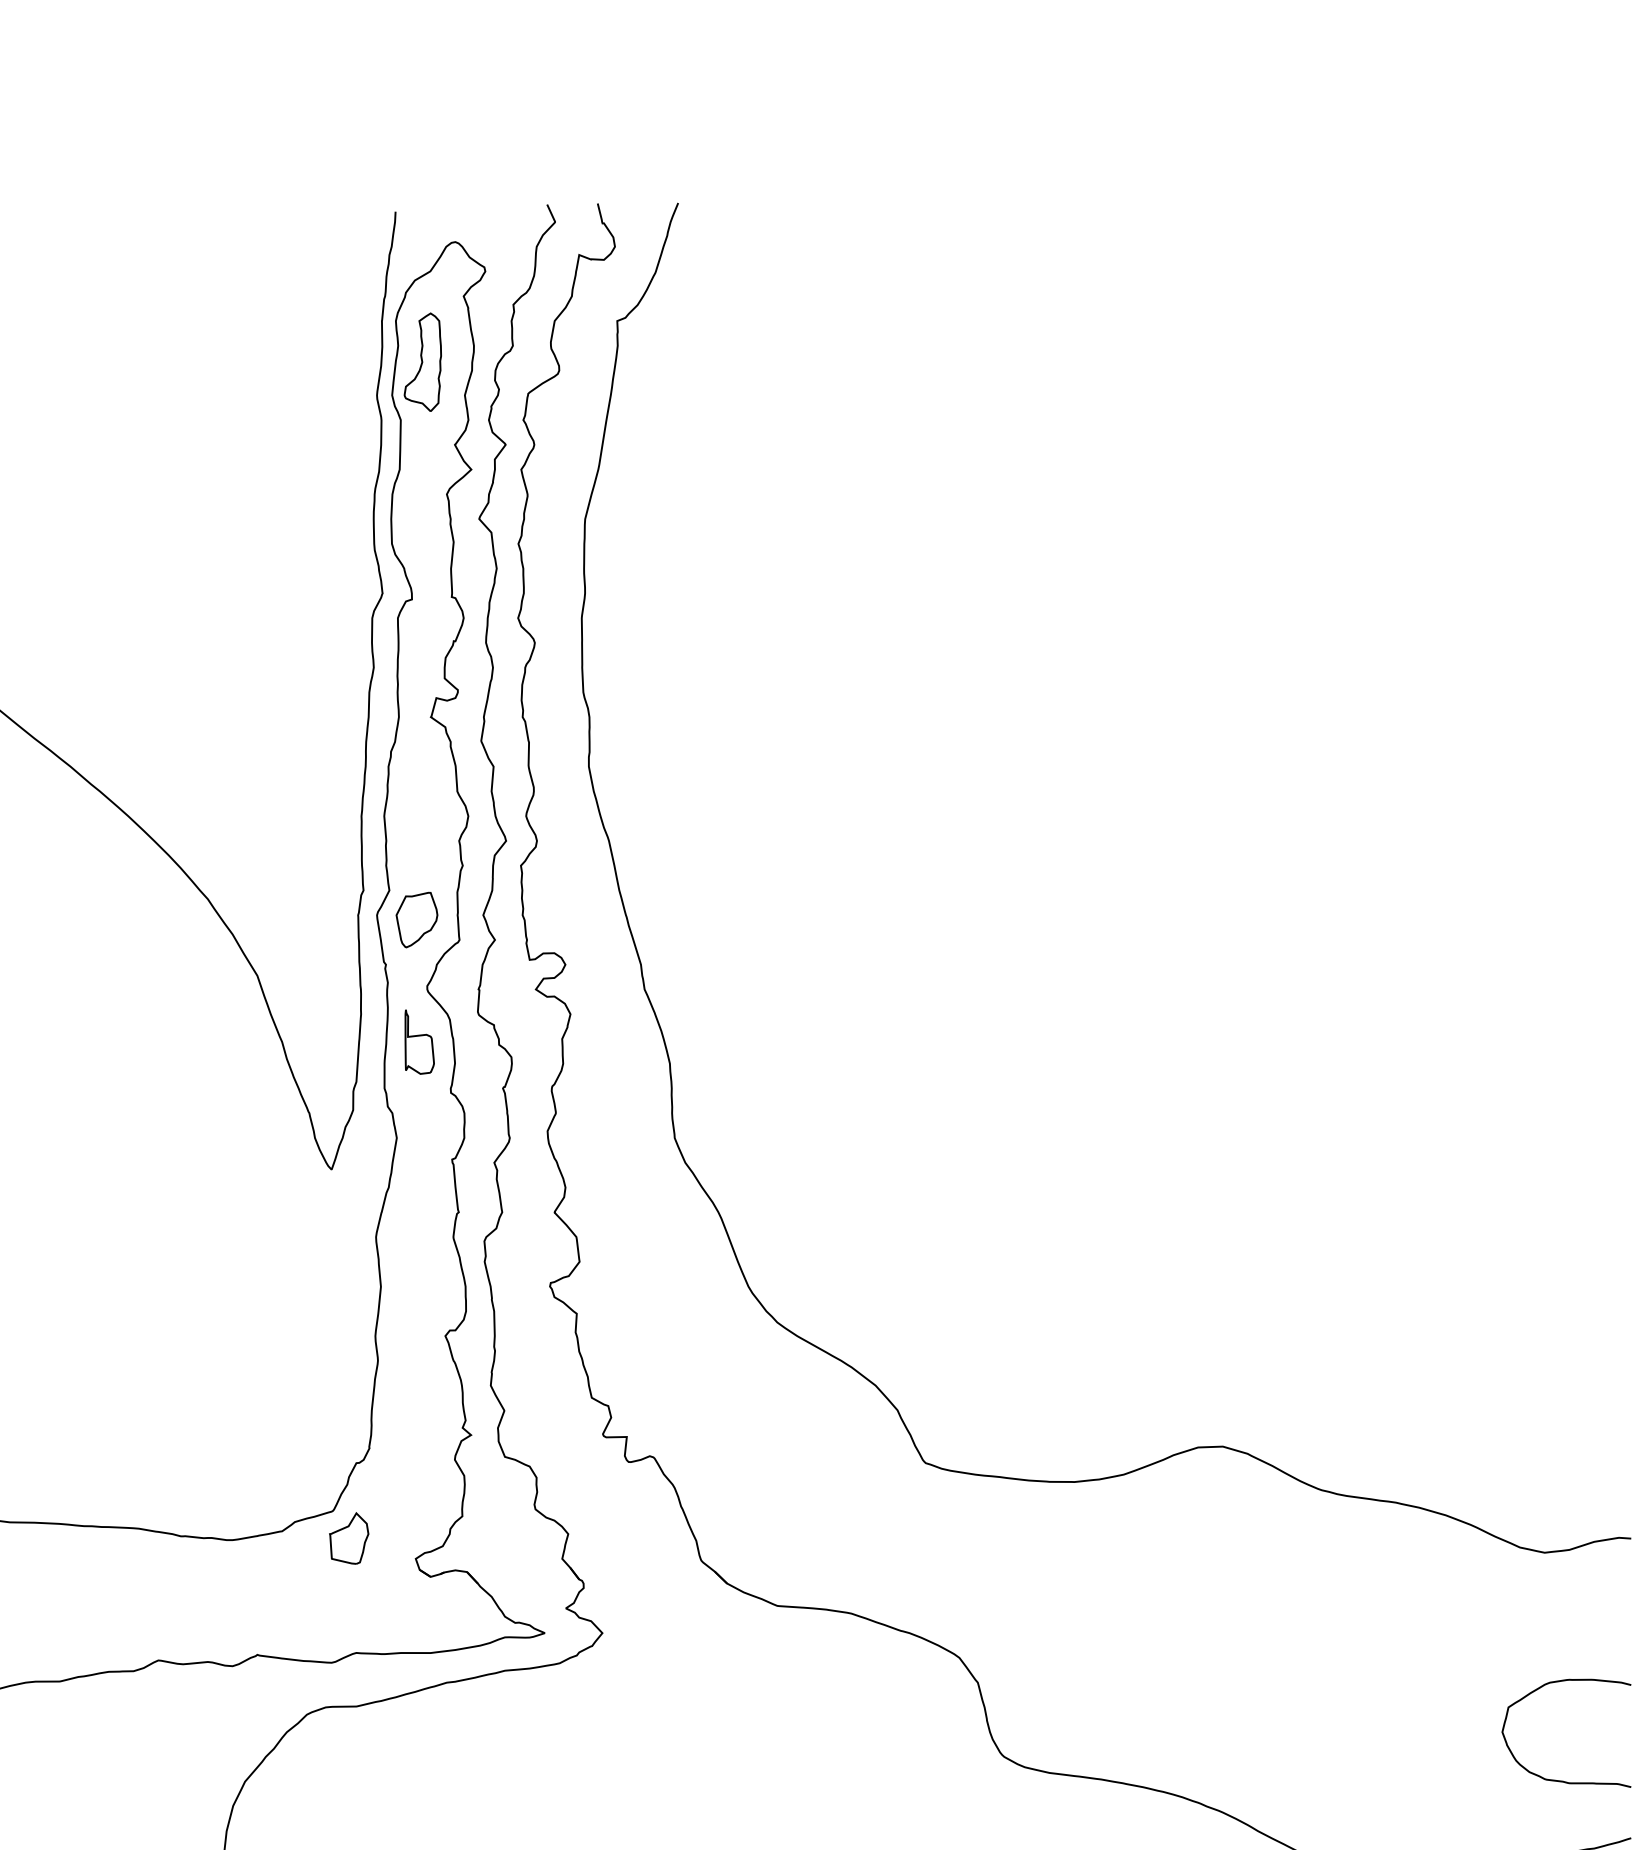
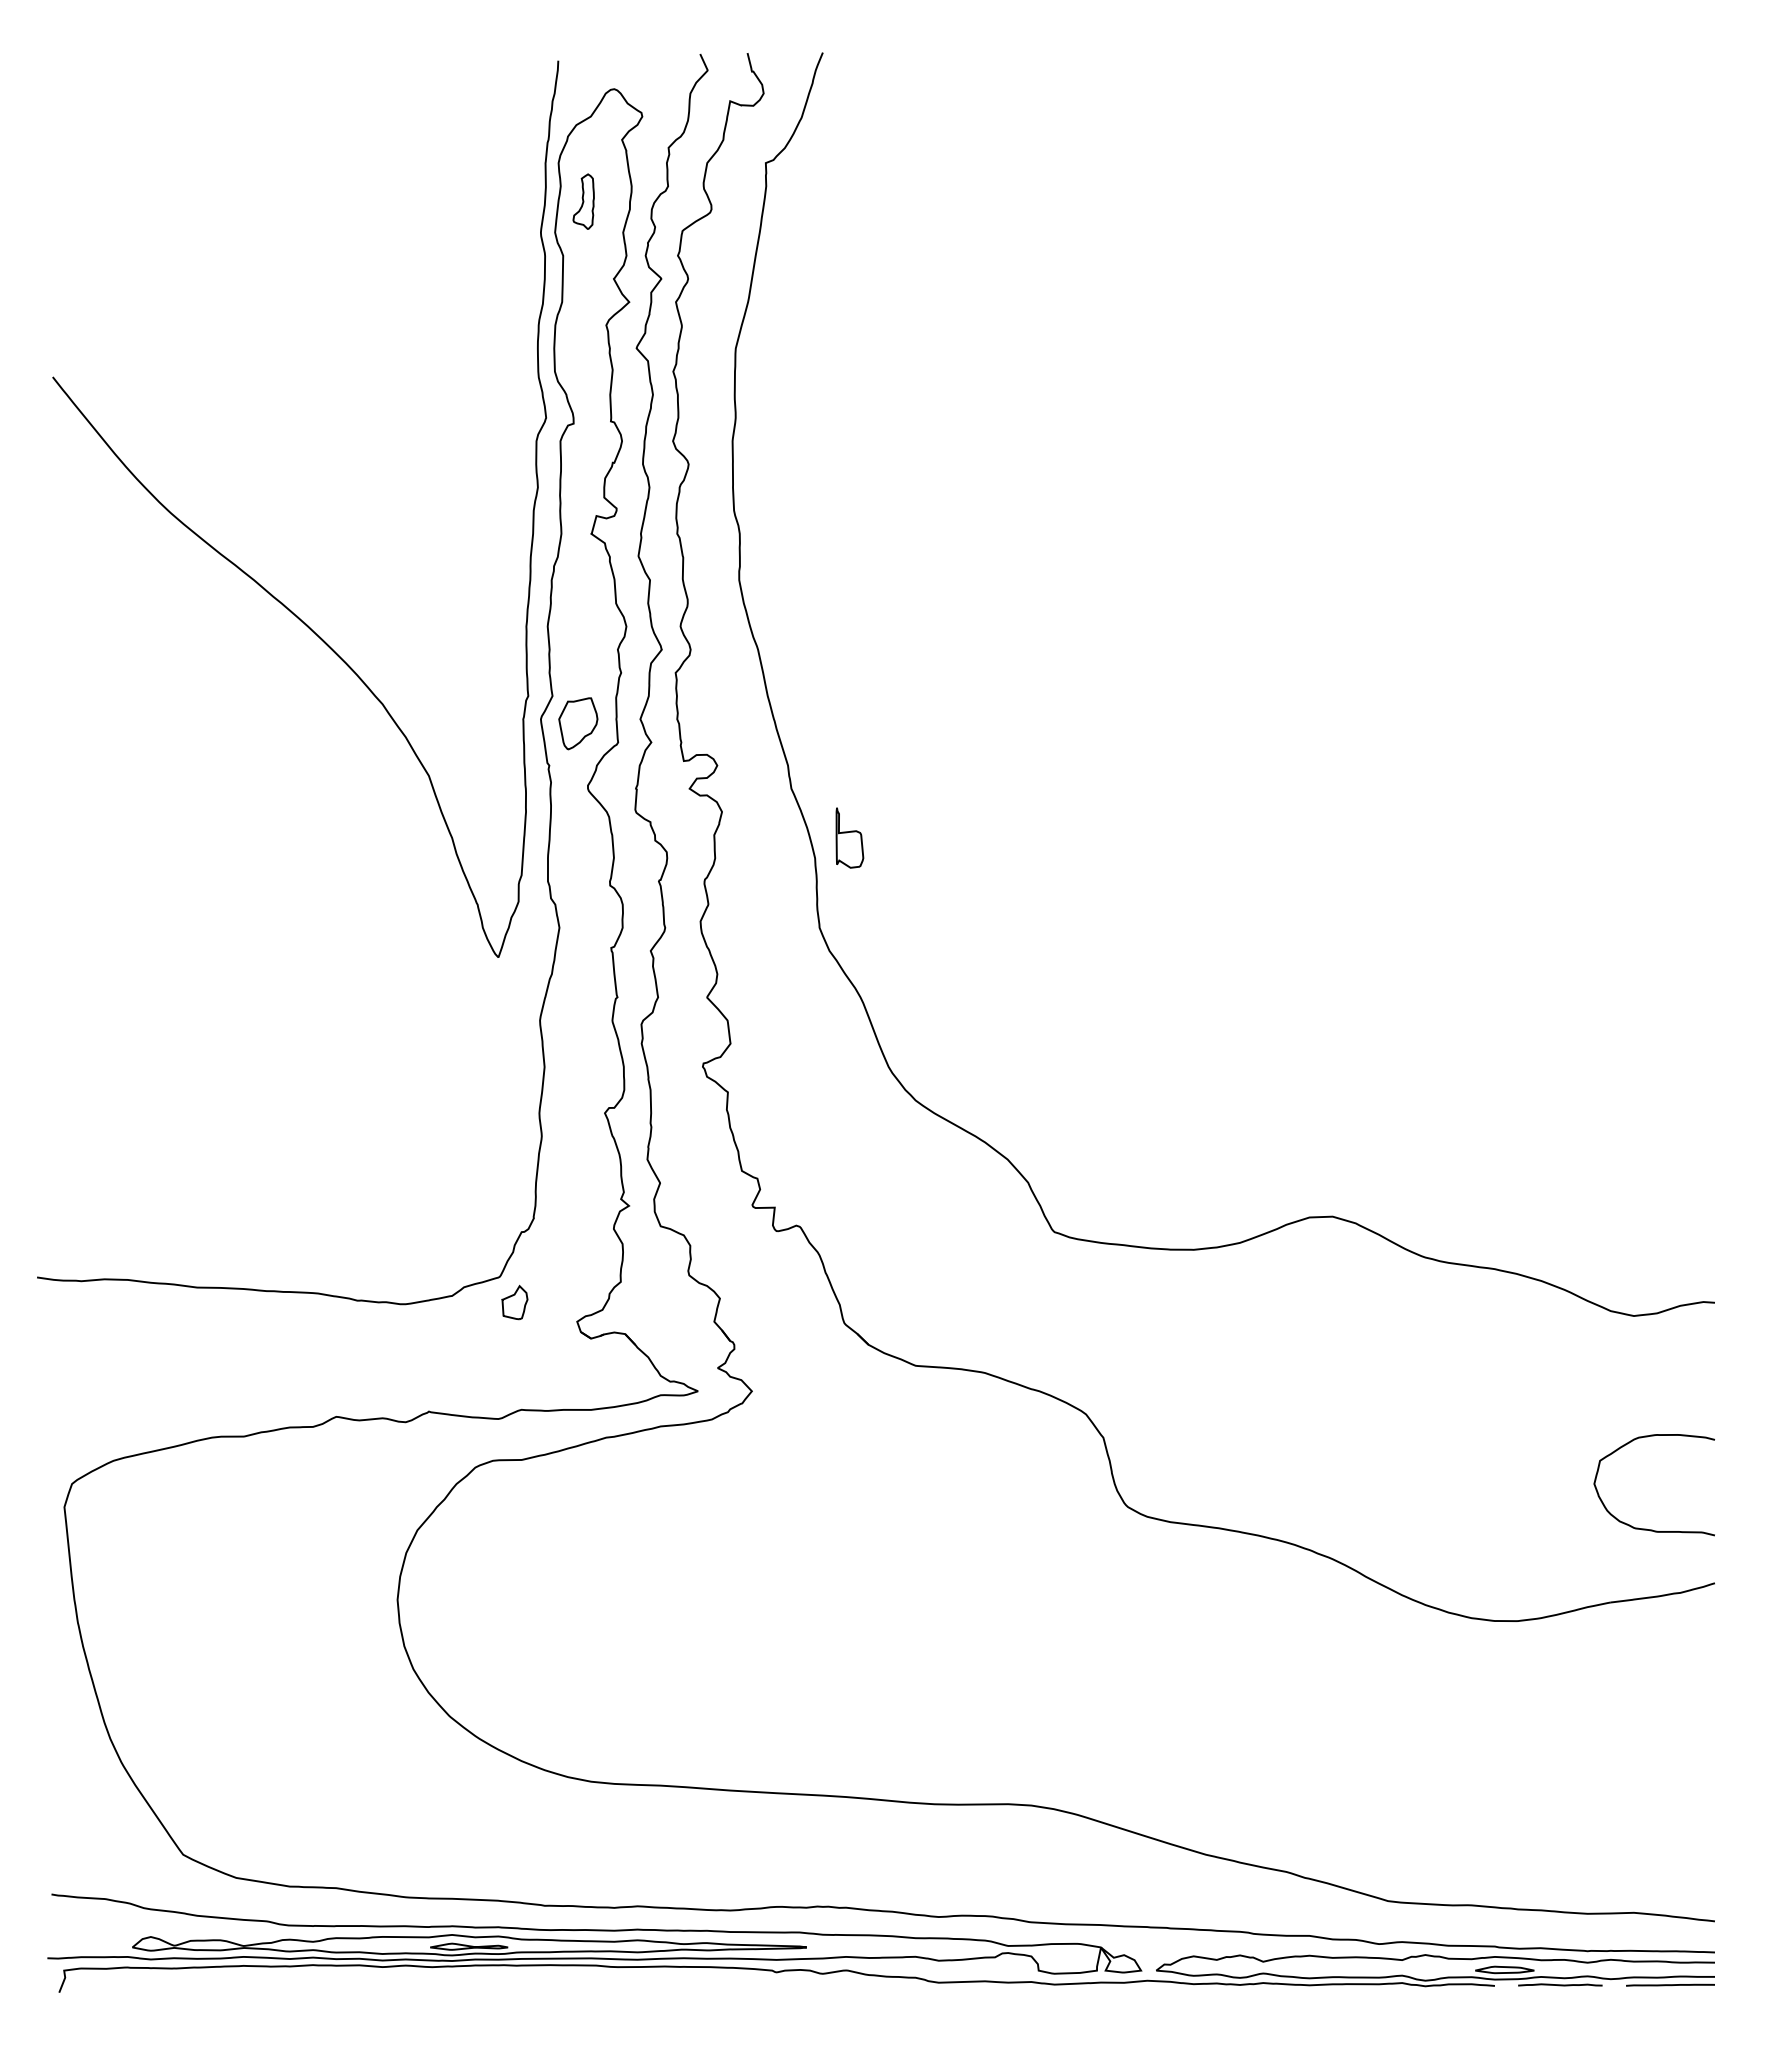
part: (422, 362) -> (583, 201), size x0.6
part: (419, 1041) -> (849, 837), moved
part: (348, 1538) -> (514, 1302), size x0.7

